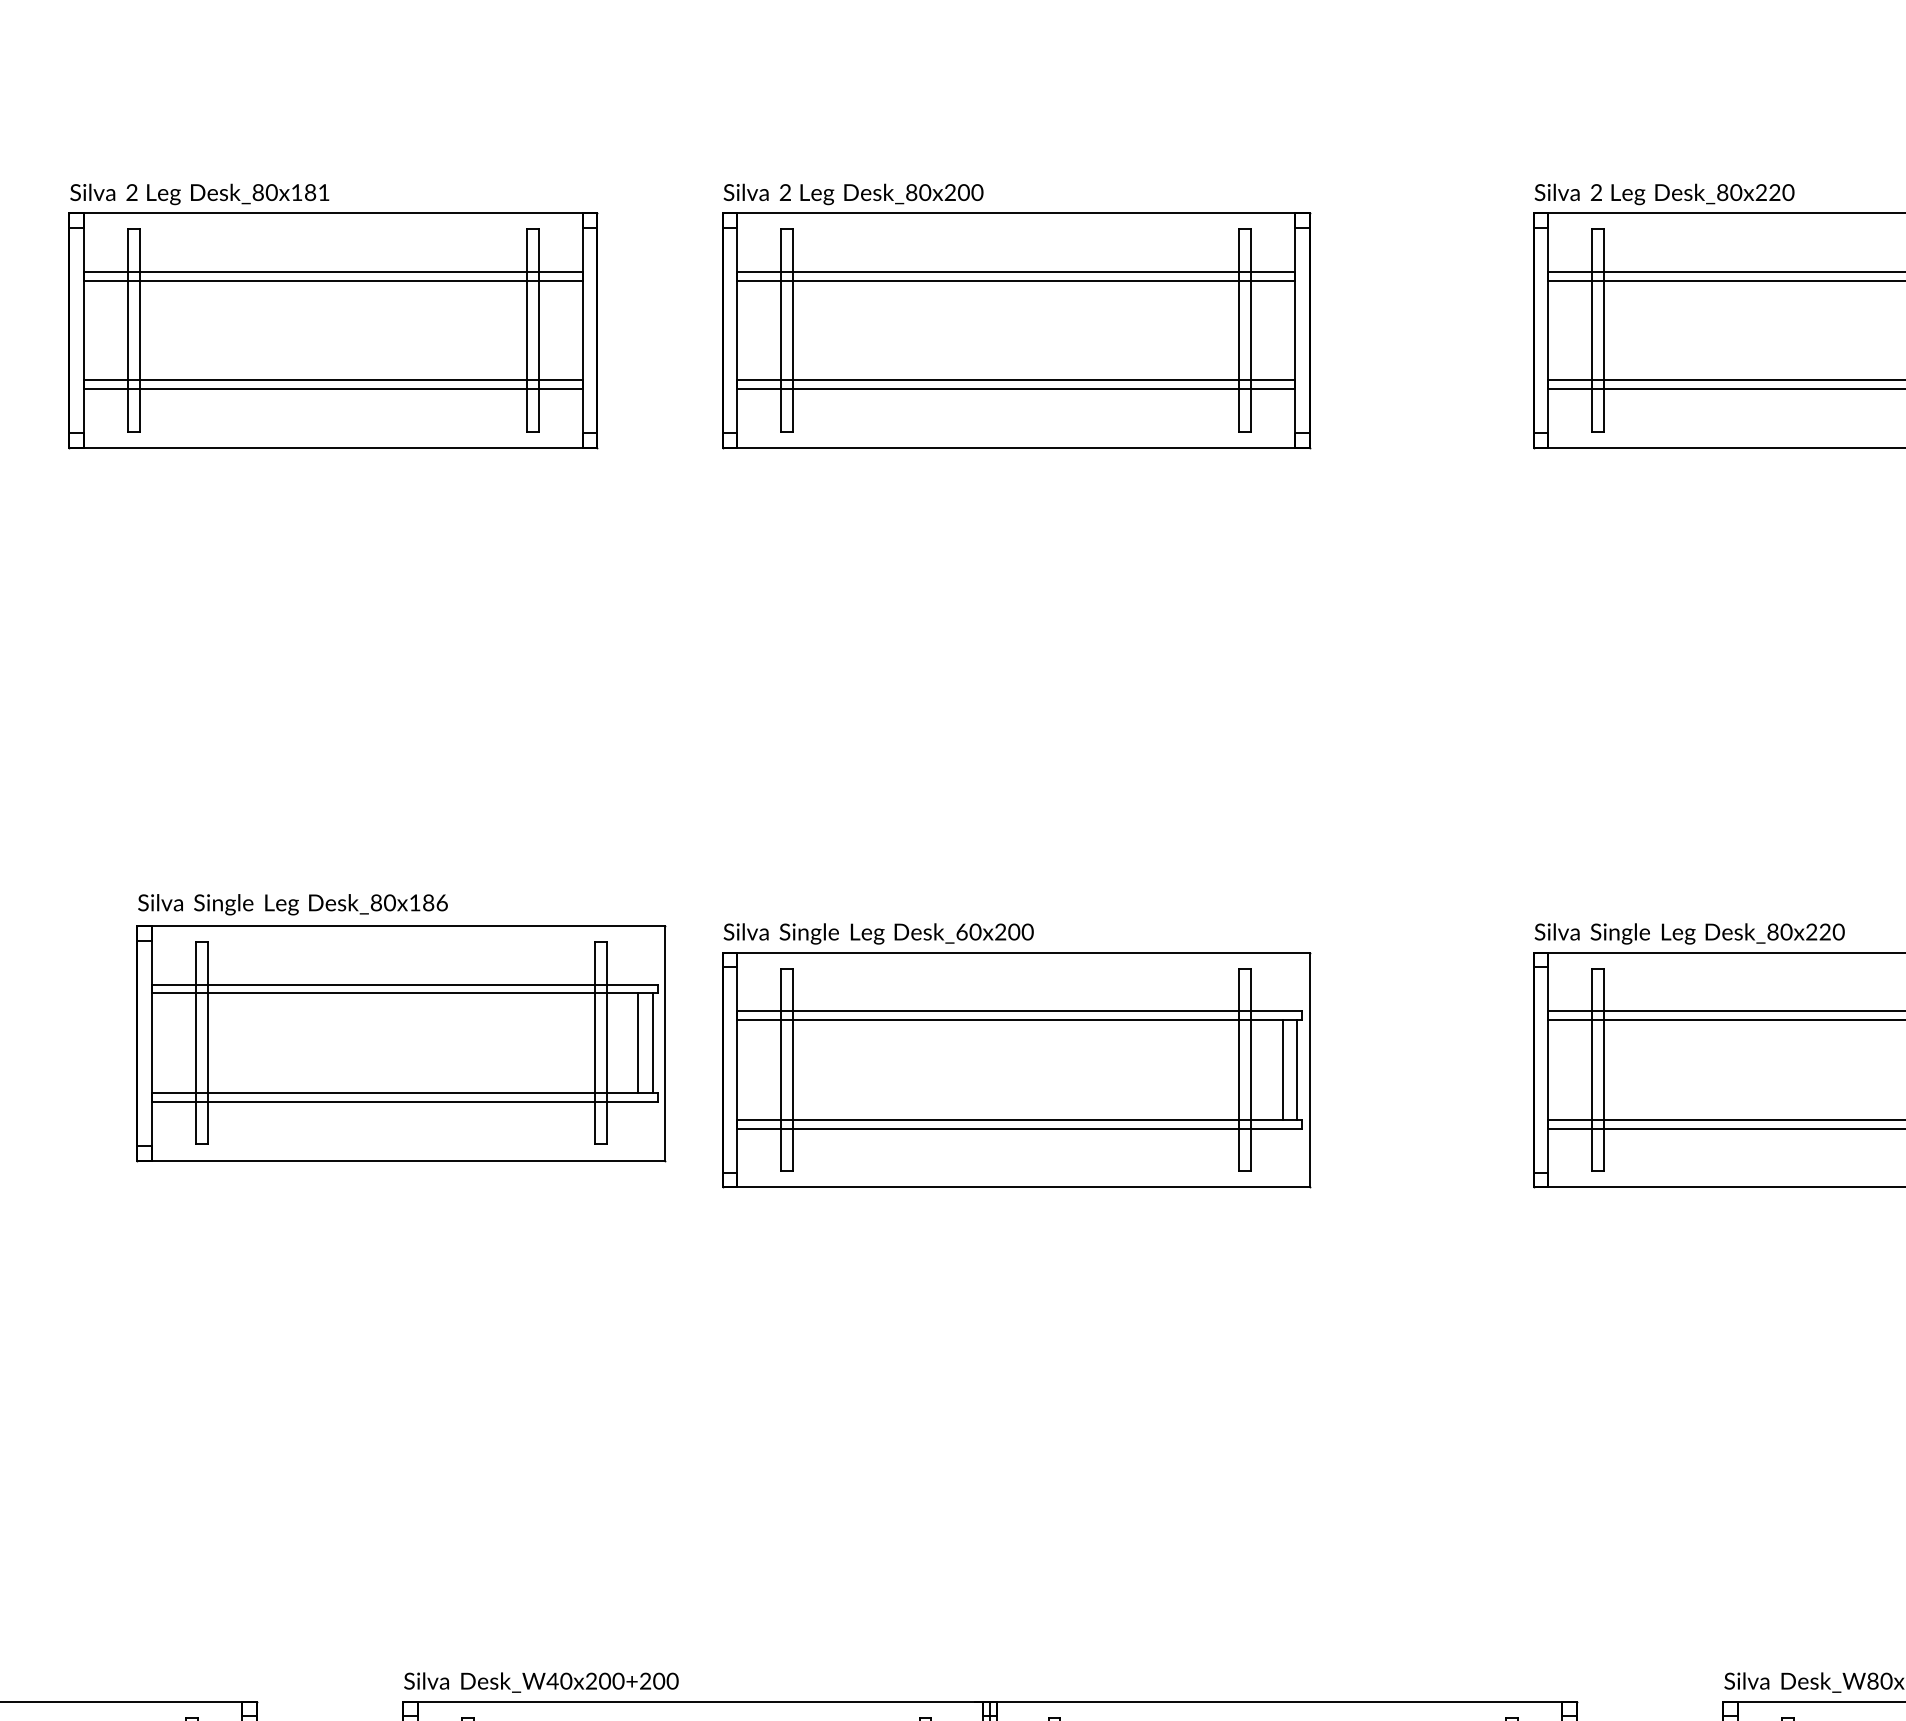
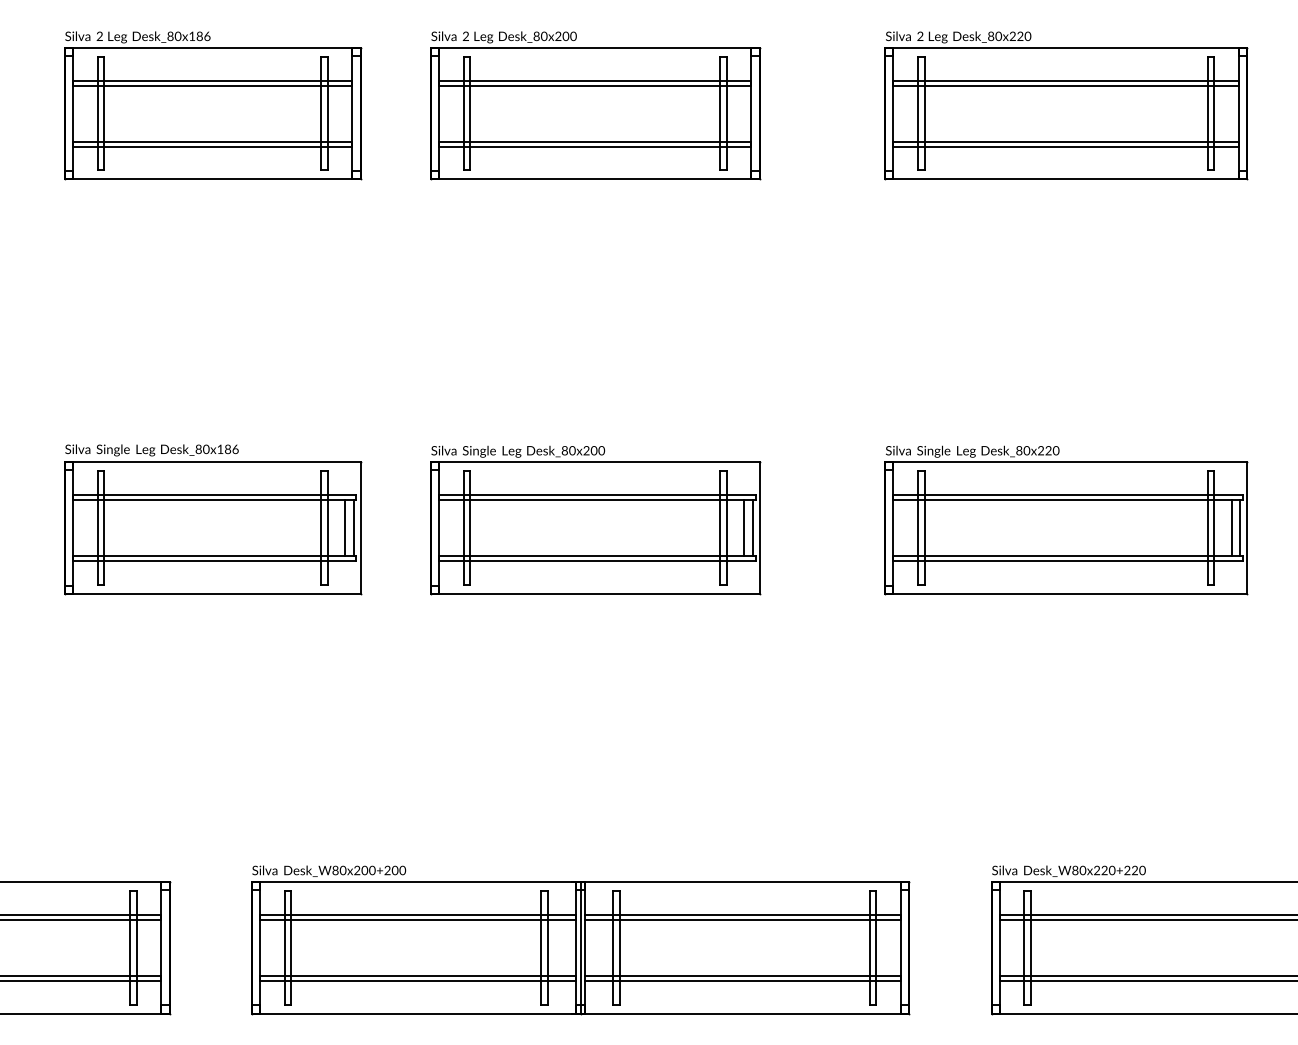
text: (324, 191) -> (207, 35), Desk_80x181 -> Desk_80x186
text: (961, 931) -> (564, 450), Desk_60x200 -> Desk_80x200
part: (402, 1028) -> (213, 519), moved
text: (552, 1681) -> (335, 870), Desk_W40x200+200 -> Desk_W80x200+200

